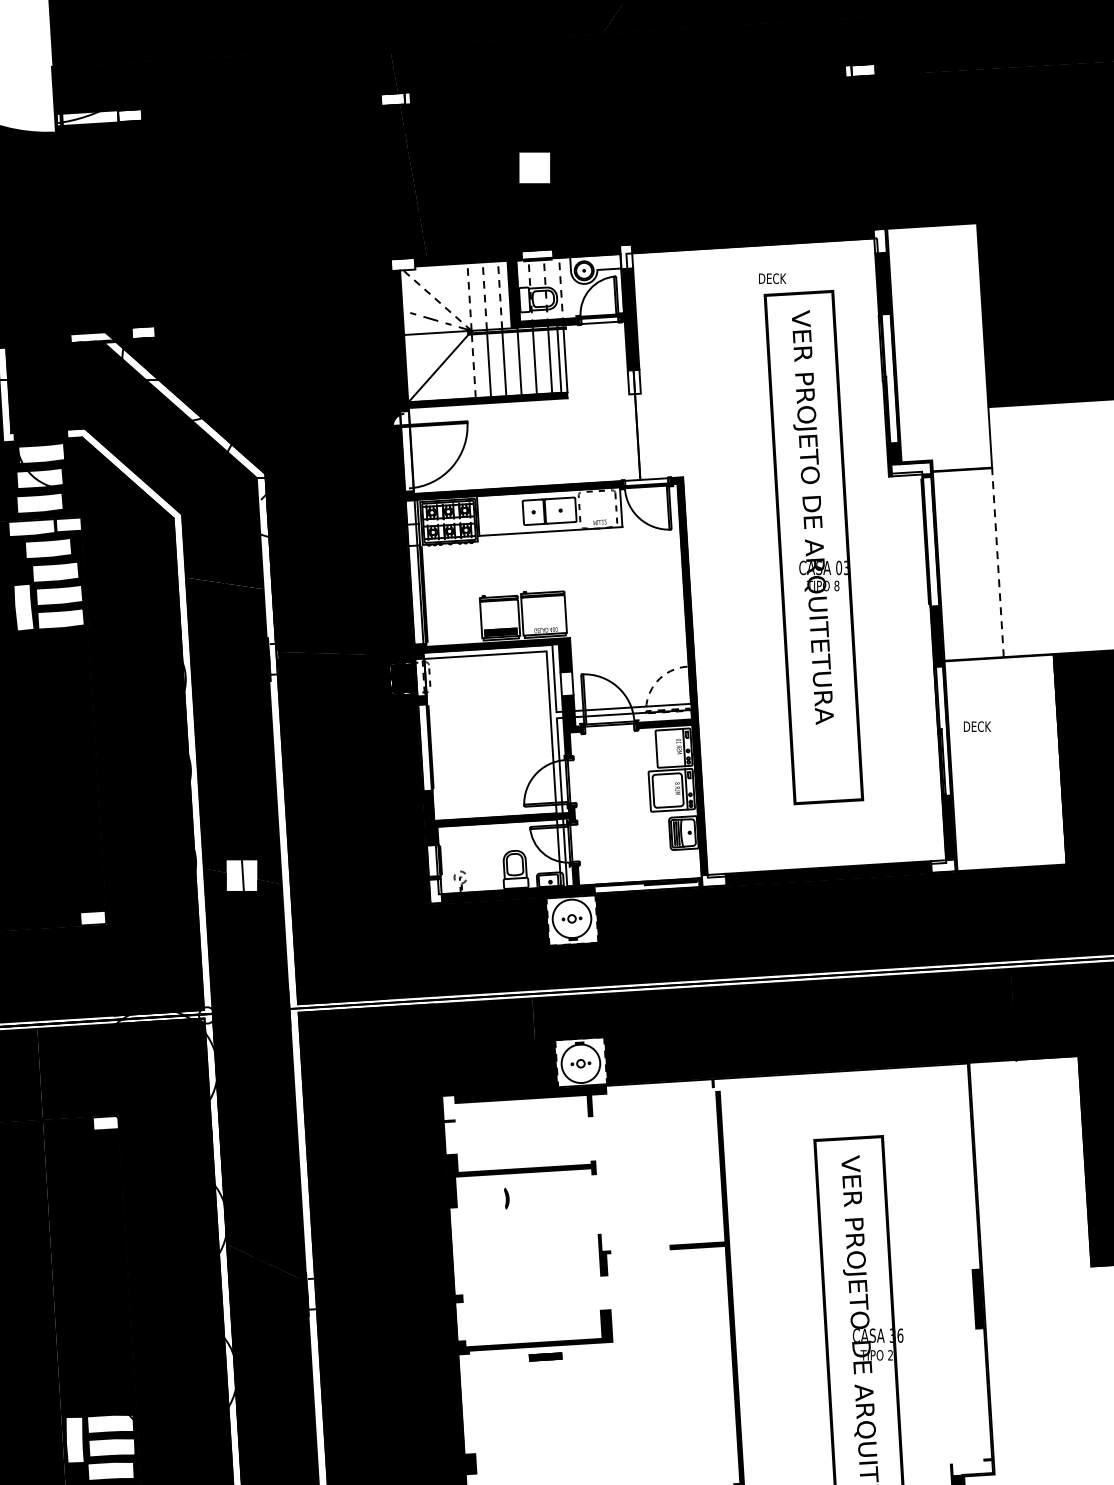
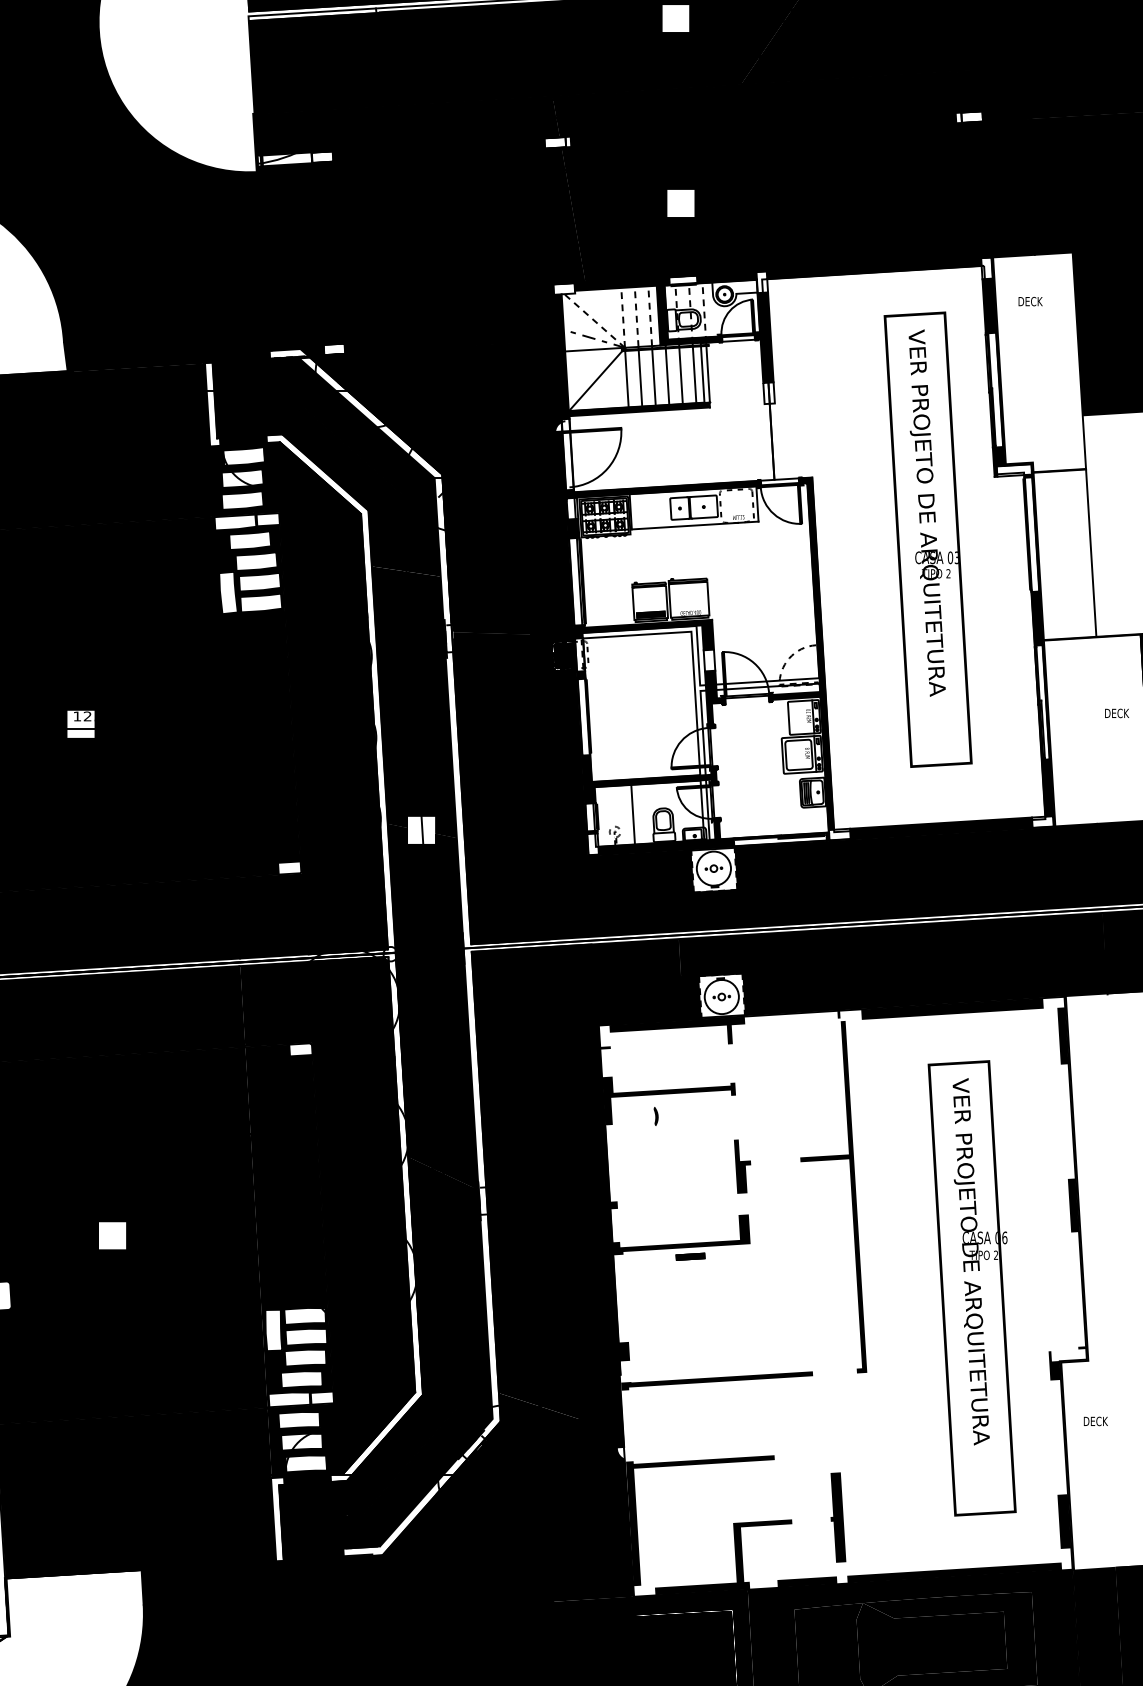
text: (772, 278) -> (1030, 301), moved
line: (473, 365) -> (626, 378), dashed -> solid
fill: (413, 534) -> (573, 528), added
line: (998, 563) -> (1091, 553), dashed -> solid
text: (836, 585) -> (948, 573), 8 -> 2
text: (976, 726) -> (1116, 713), moved
line: (480, 857) -> (632, 814), added
fill: (841, 1076) -> (952, 1008), added
fill: (965, 1107) -> (1062, 1035), added
part: (604, 1255) -> (742, 1166), size x1.43
text: (892, 1335) -> (997, 1237), 36 -> 06

